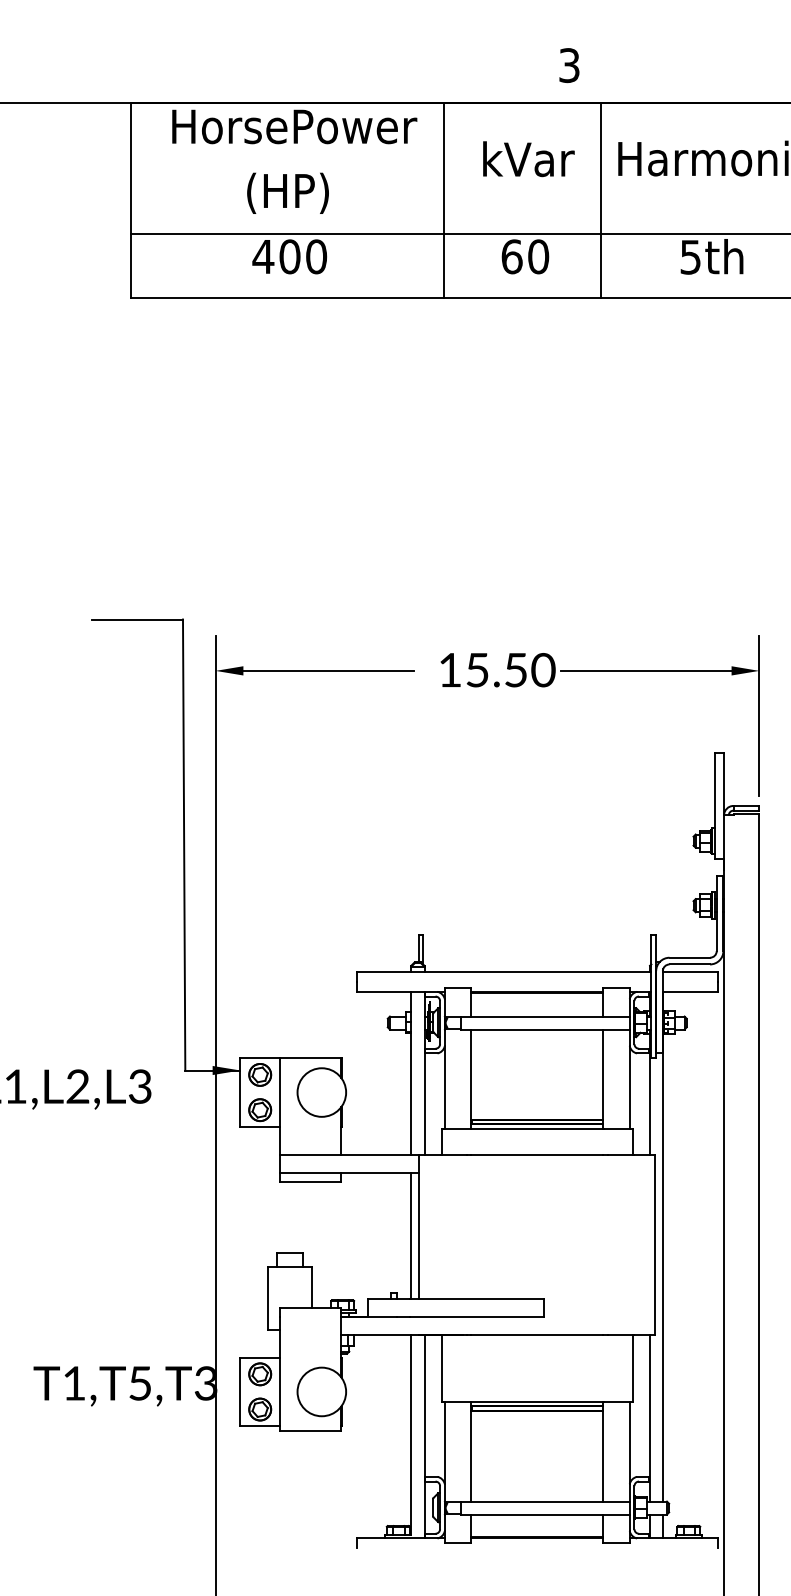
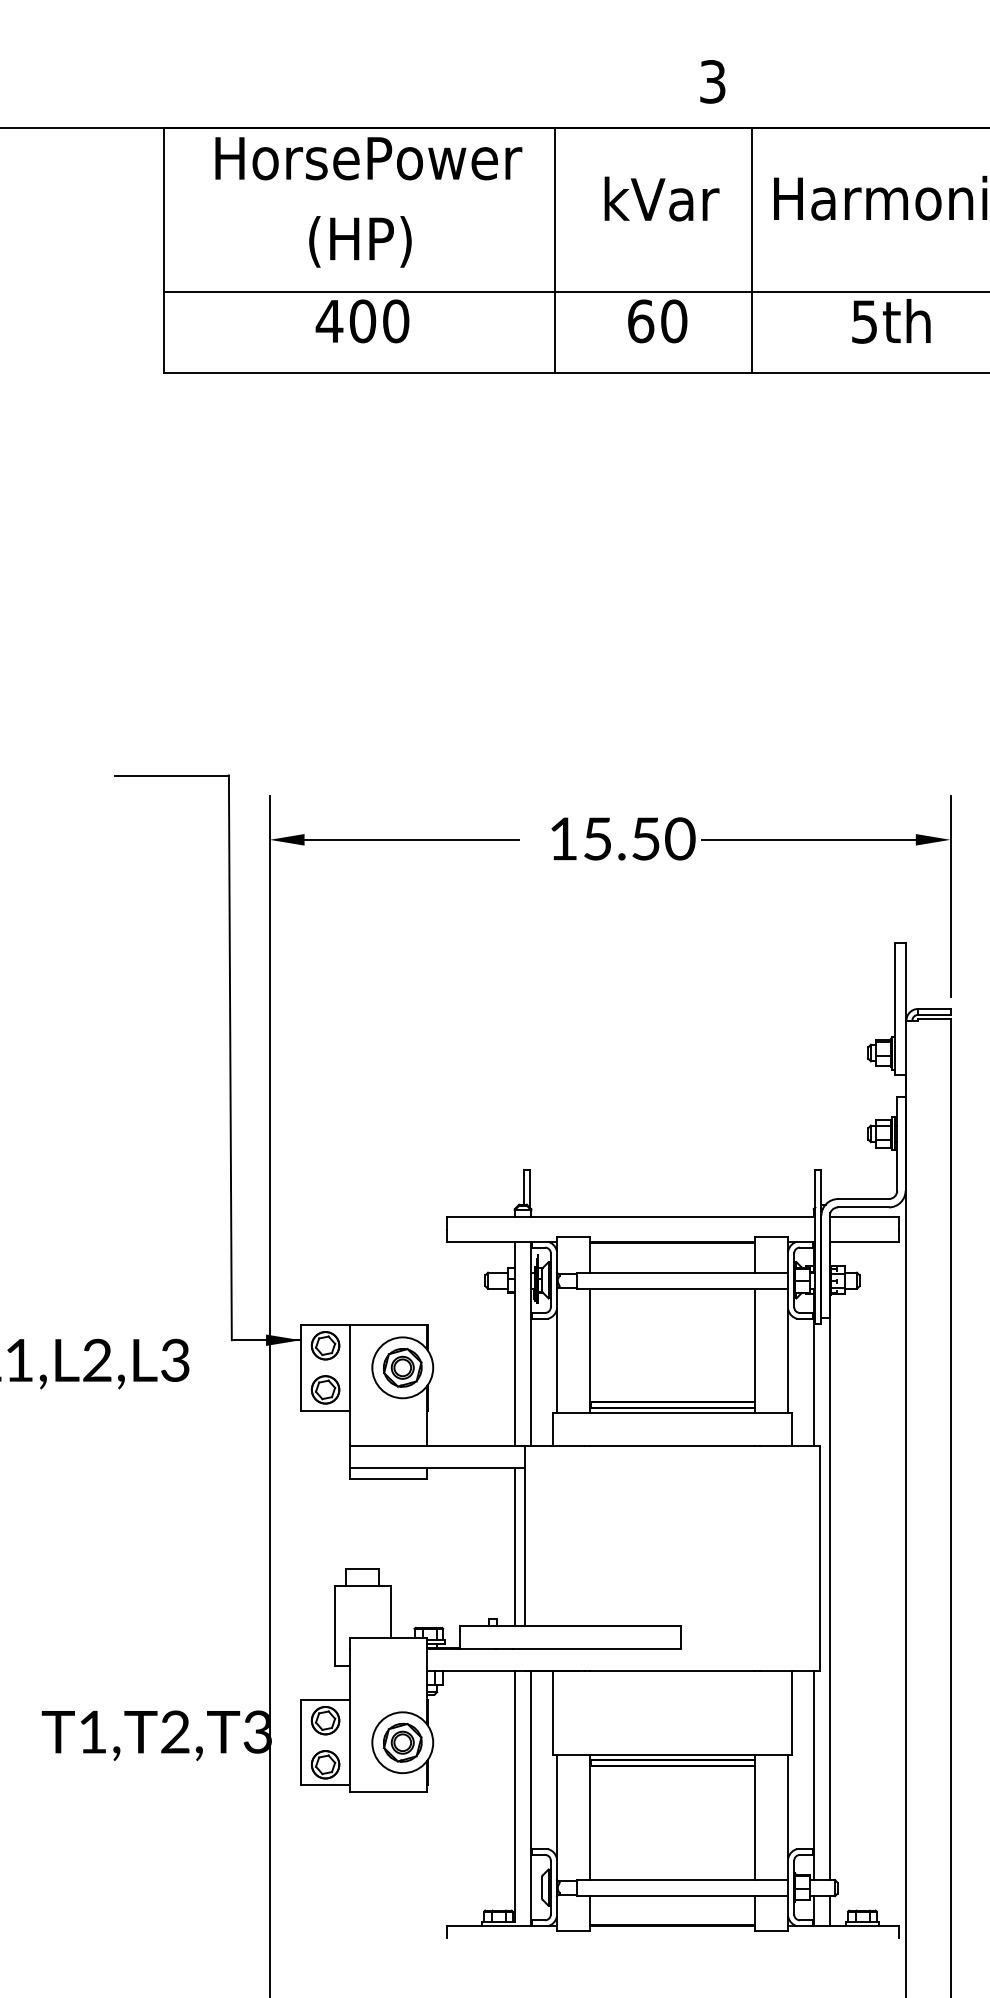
part: (321, 1092) -> (402, 1367), added
text: (140, 1382) -> (175, 1731), T1,T5,T3 -> T1,T2,T3
part: (321, 1391) -> (402, 1742), added

